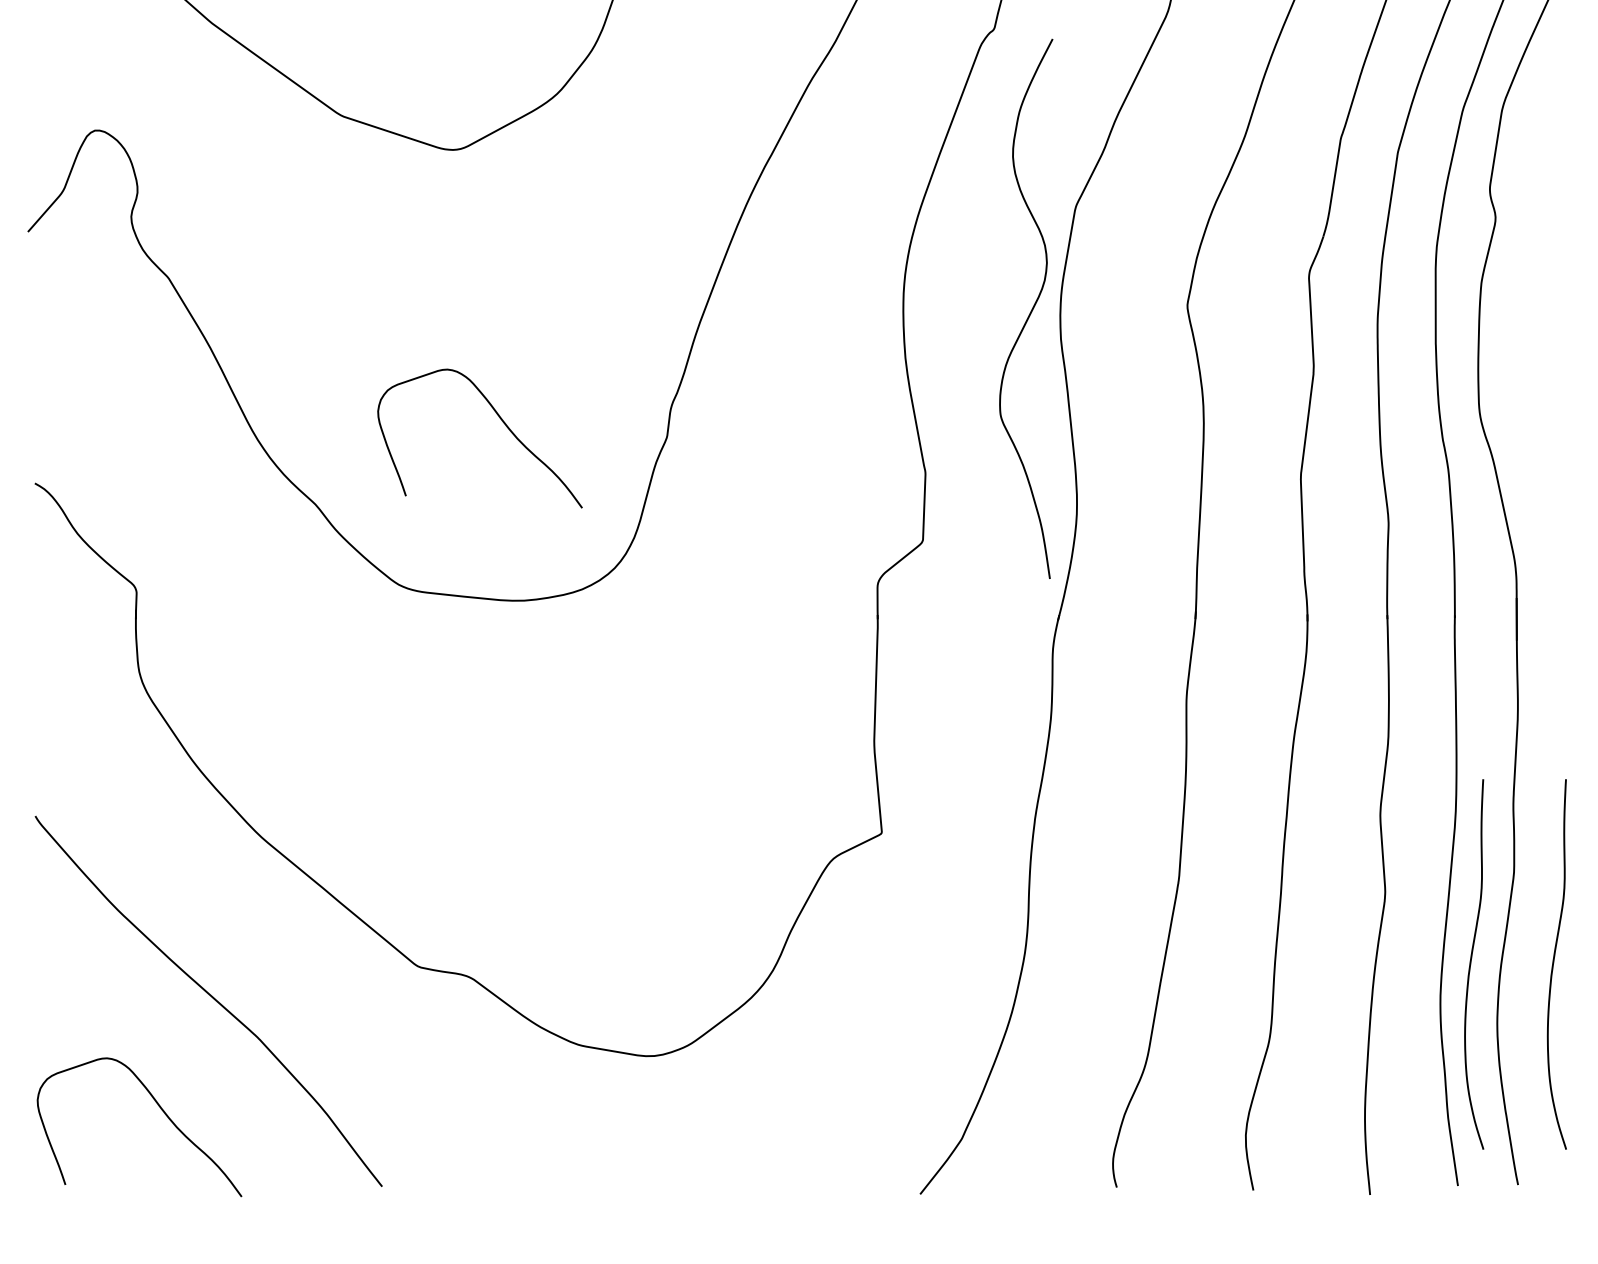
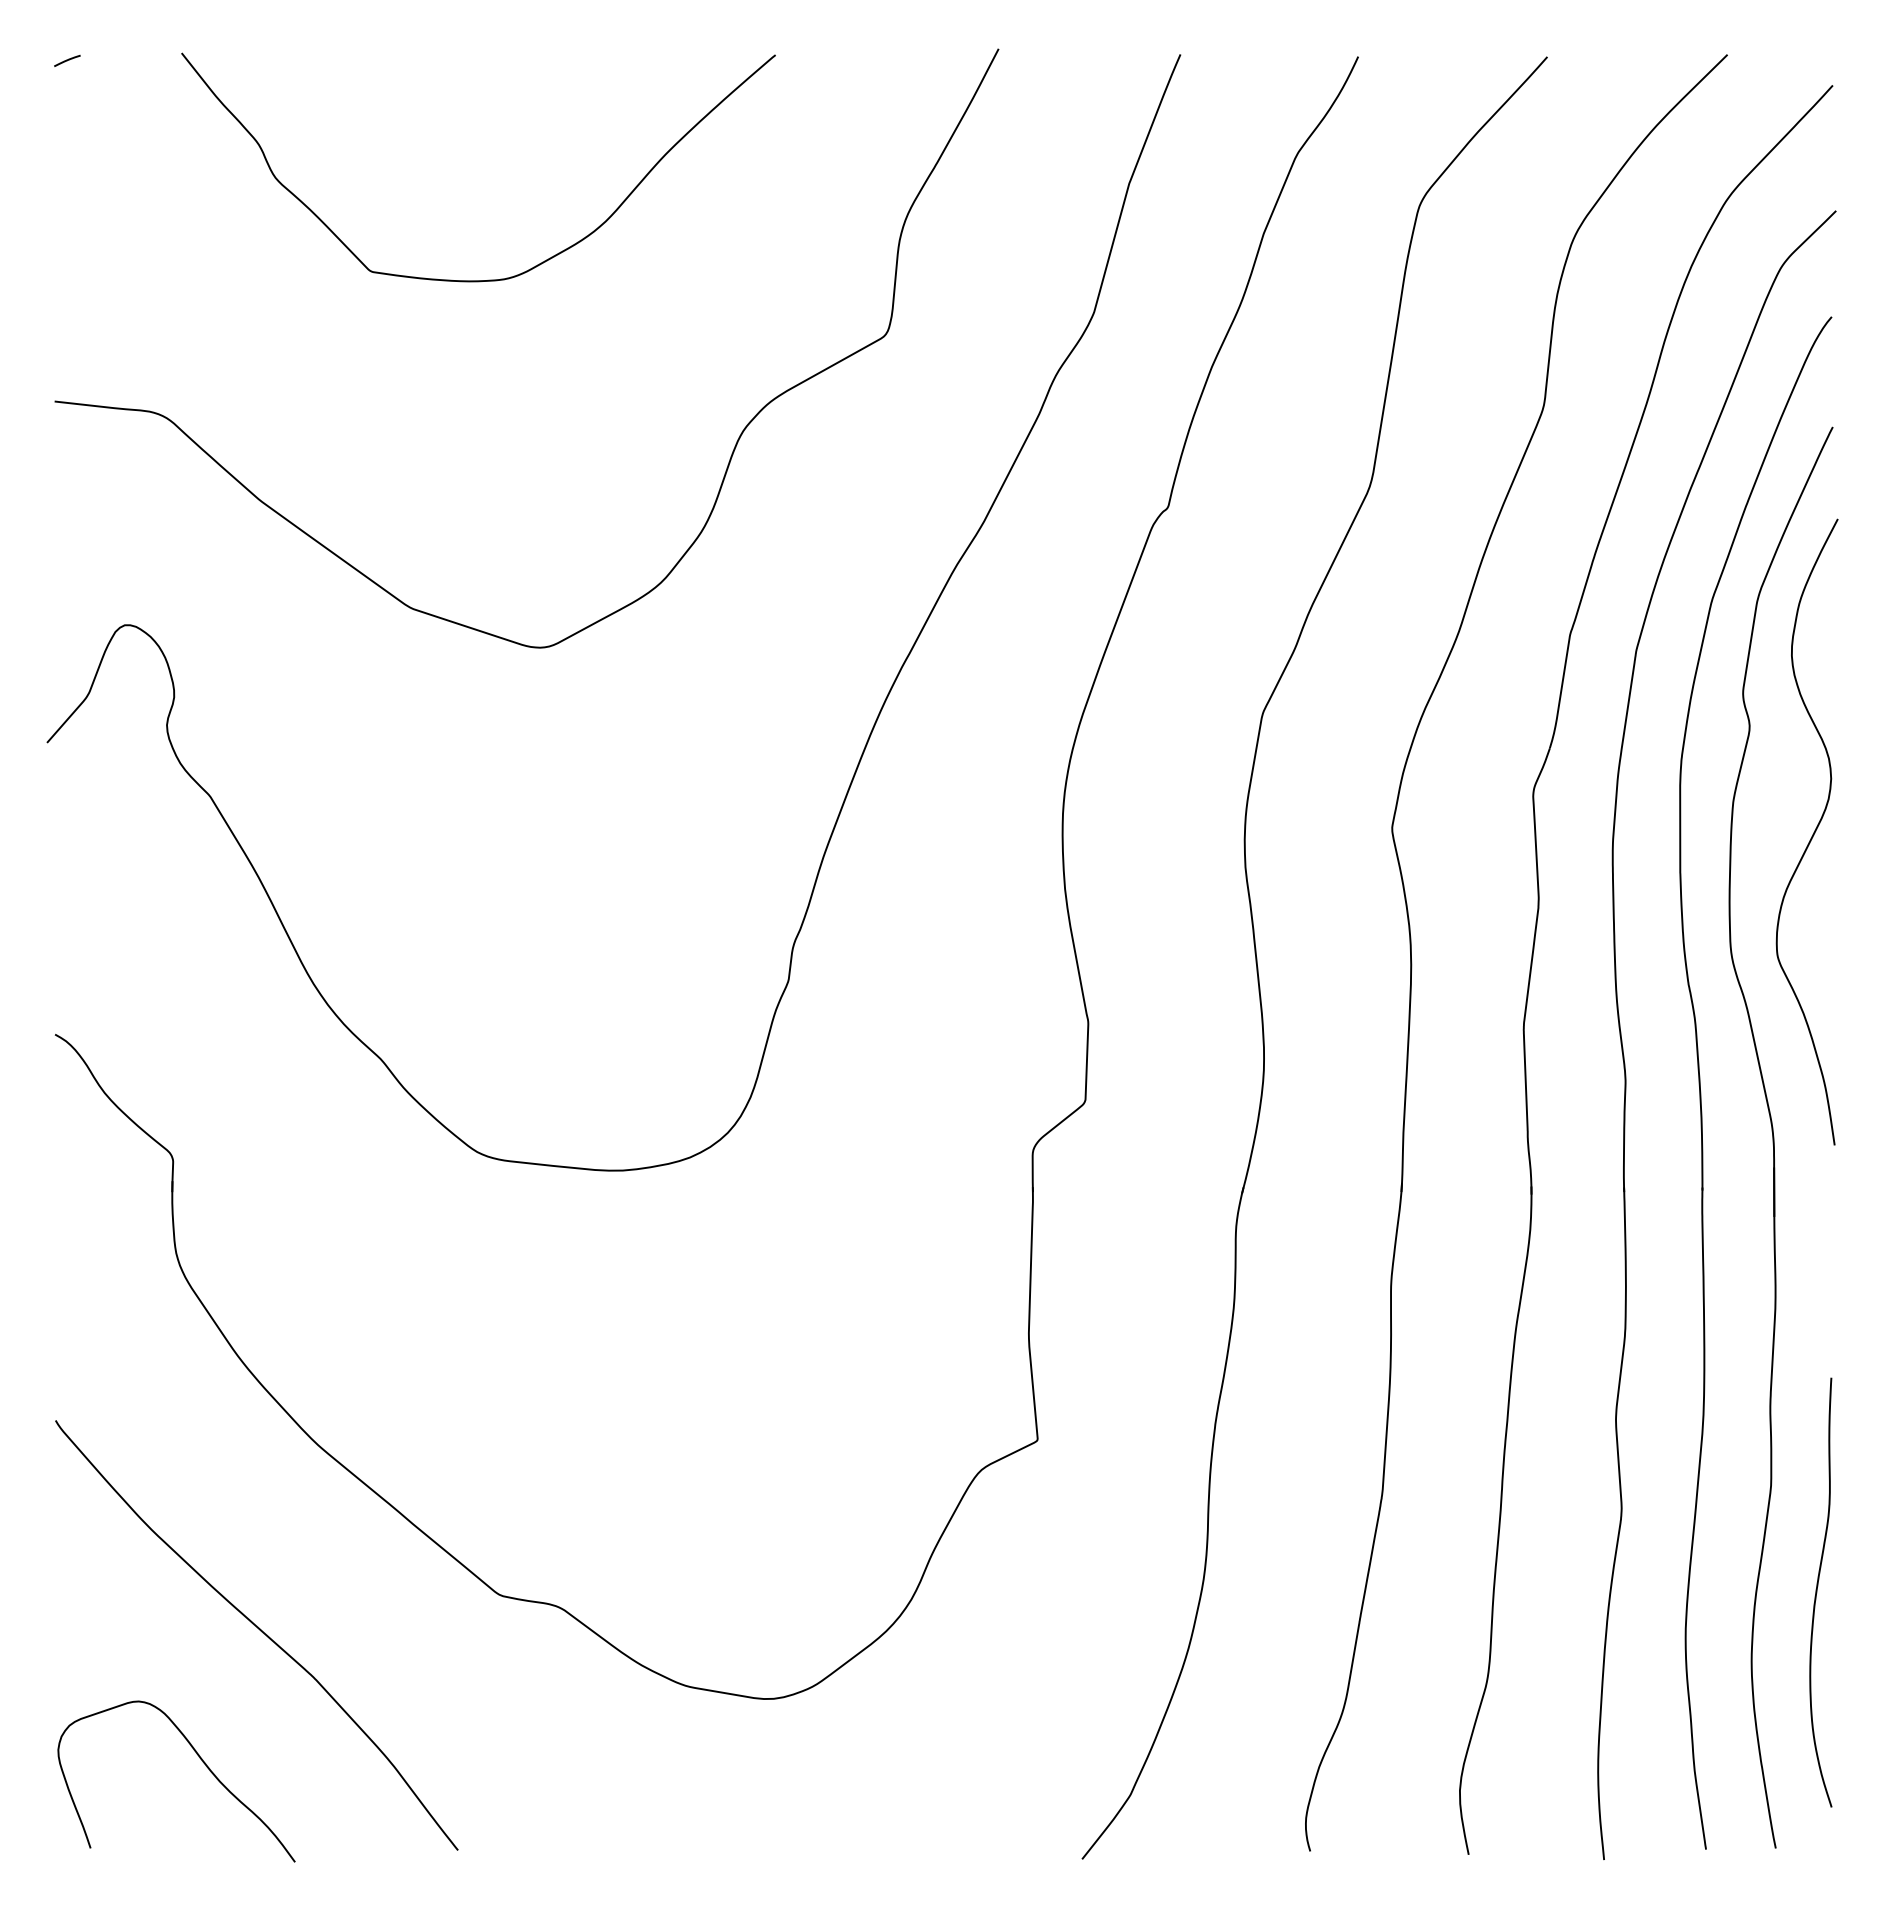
curve: (1030, 310) -> (1812, 834), moved
curve: (502, 422) -> (597, 963), removed
curve: (1471, 964) -> (1721, 1592), removed

